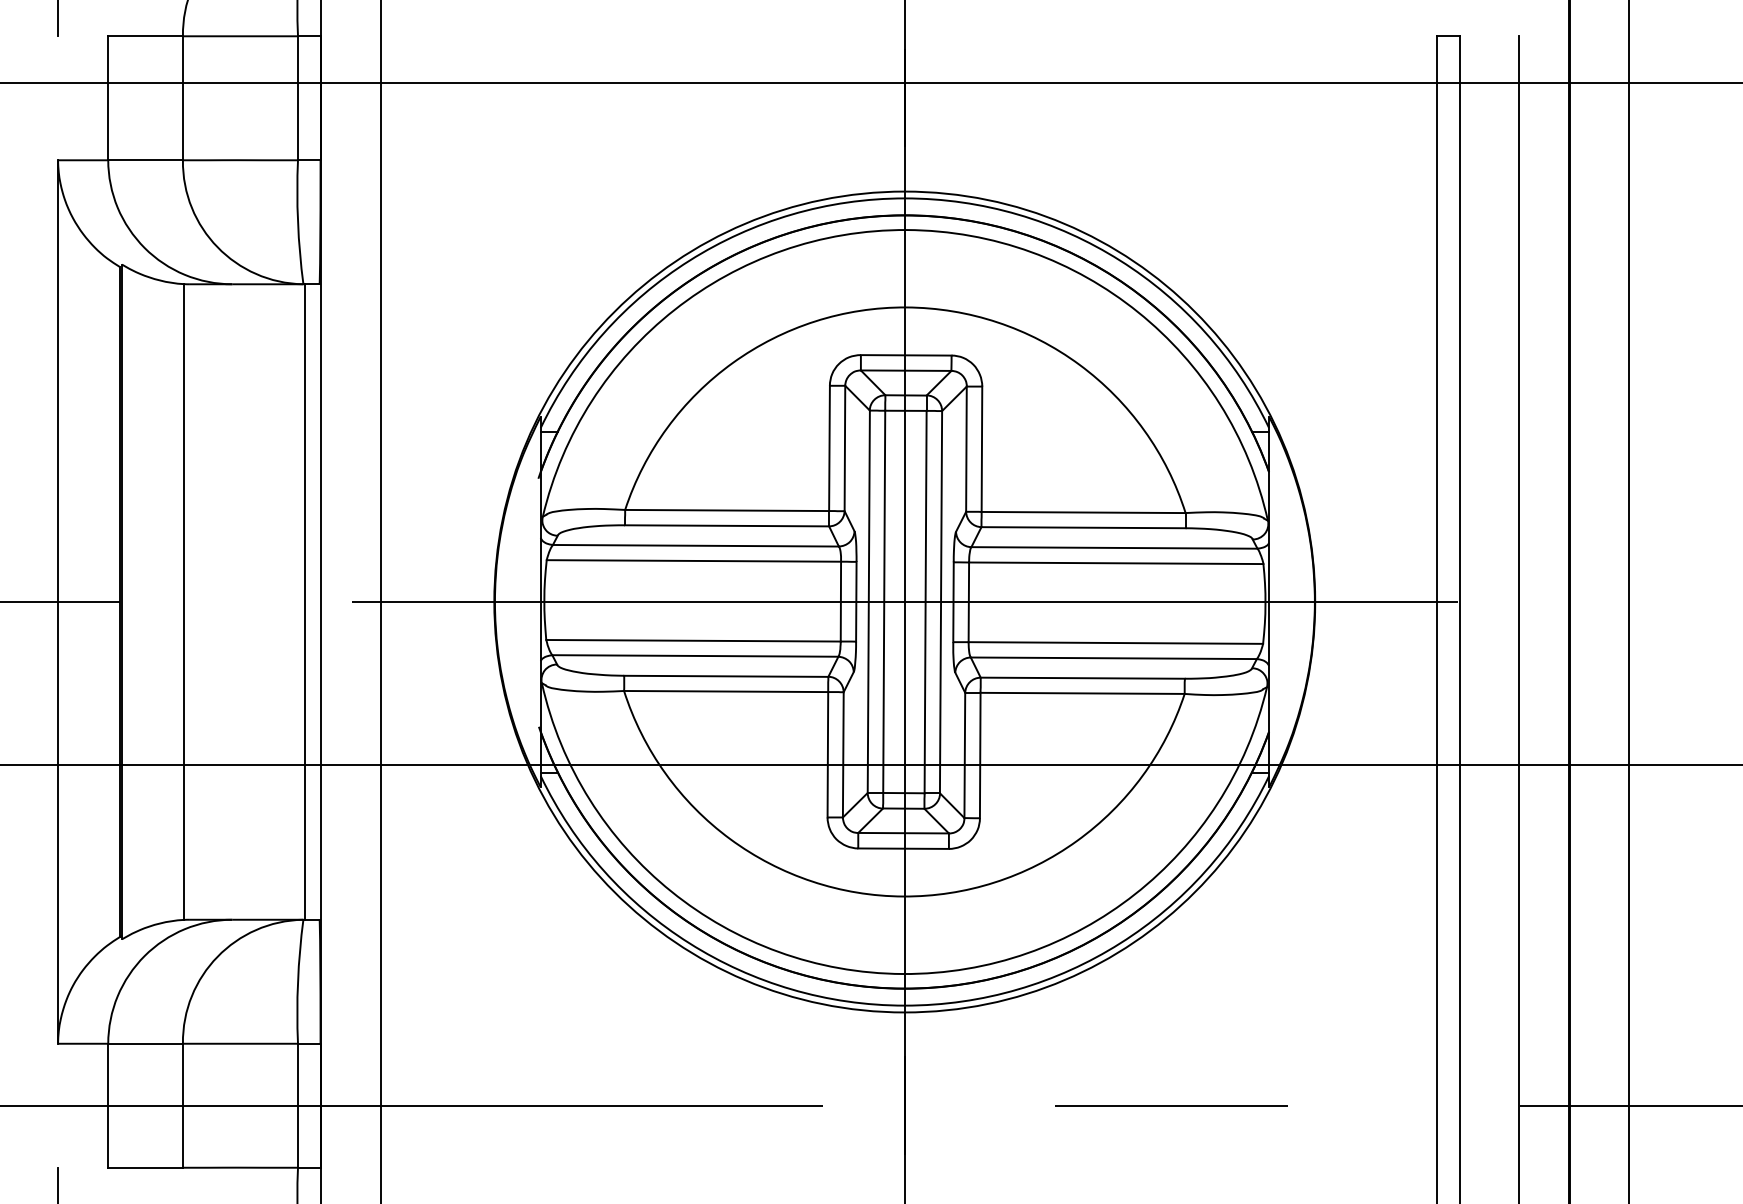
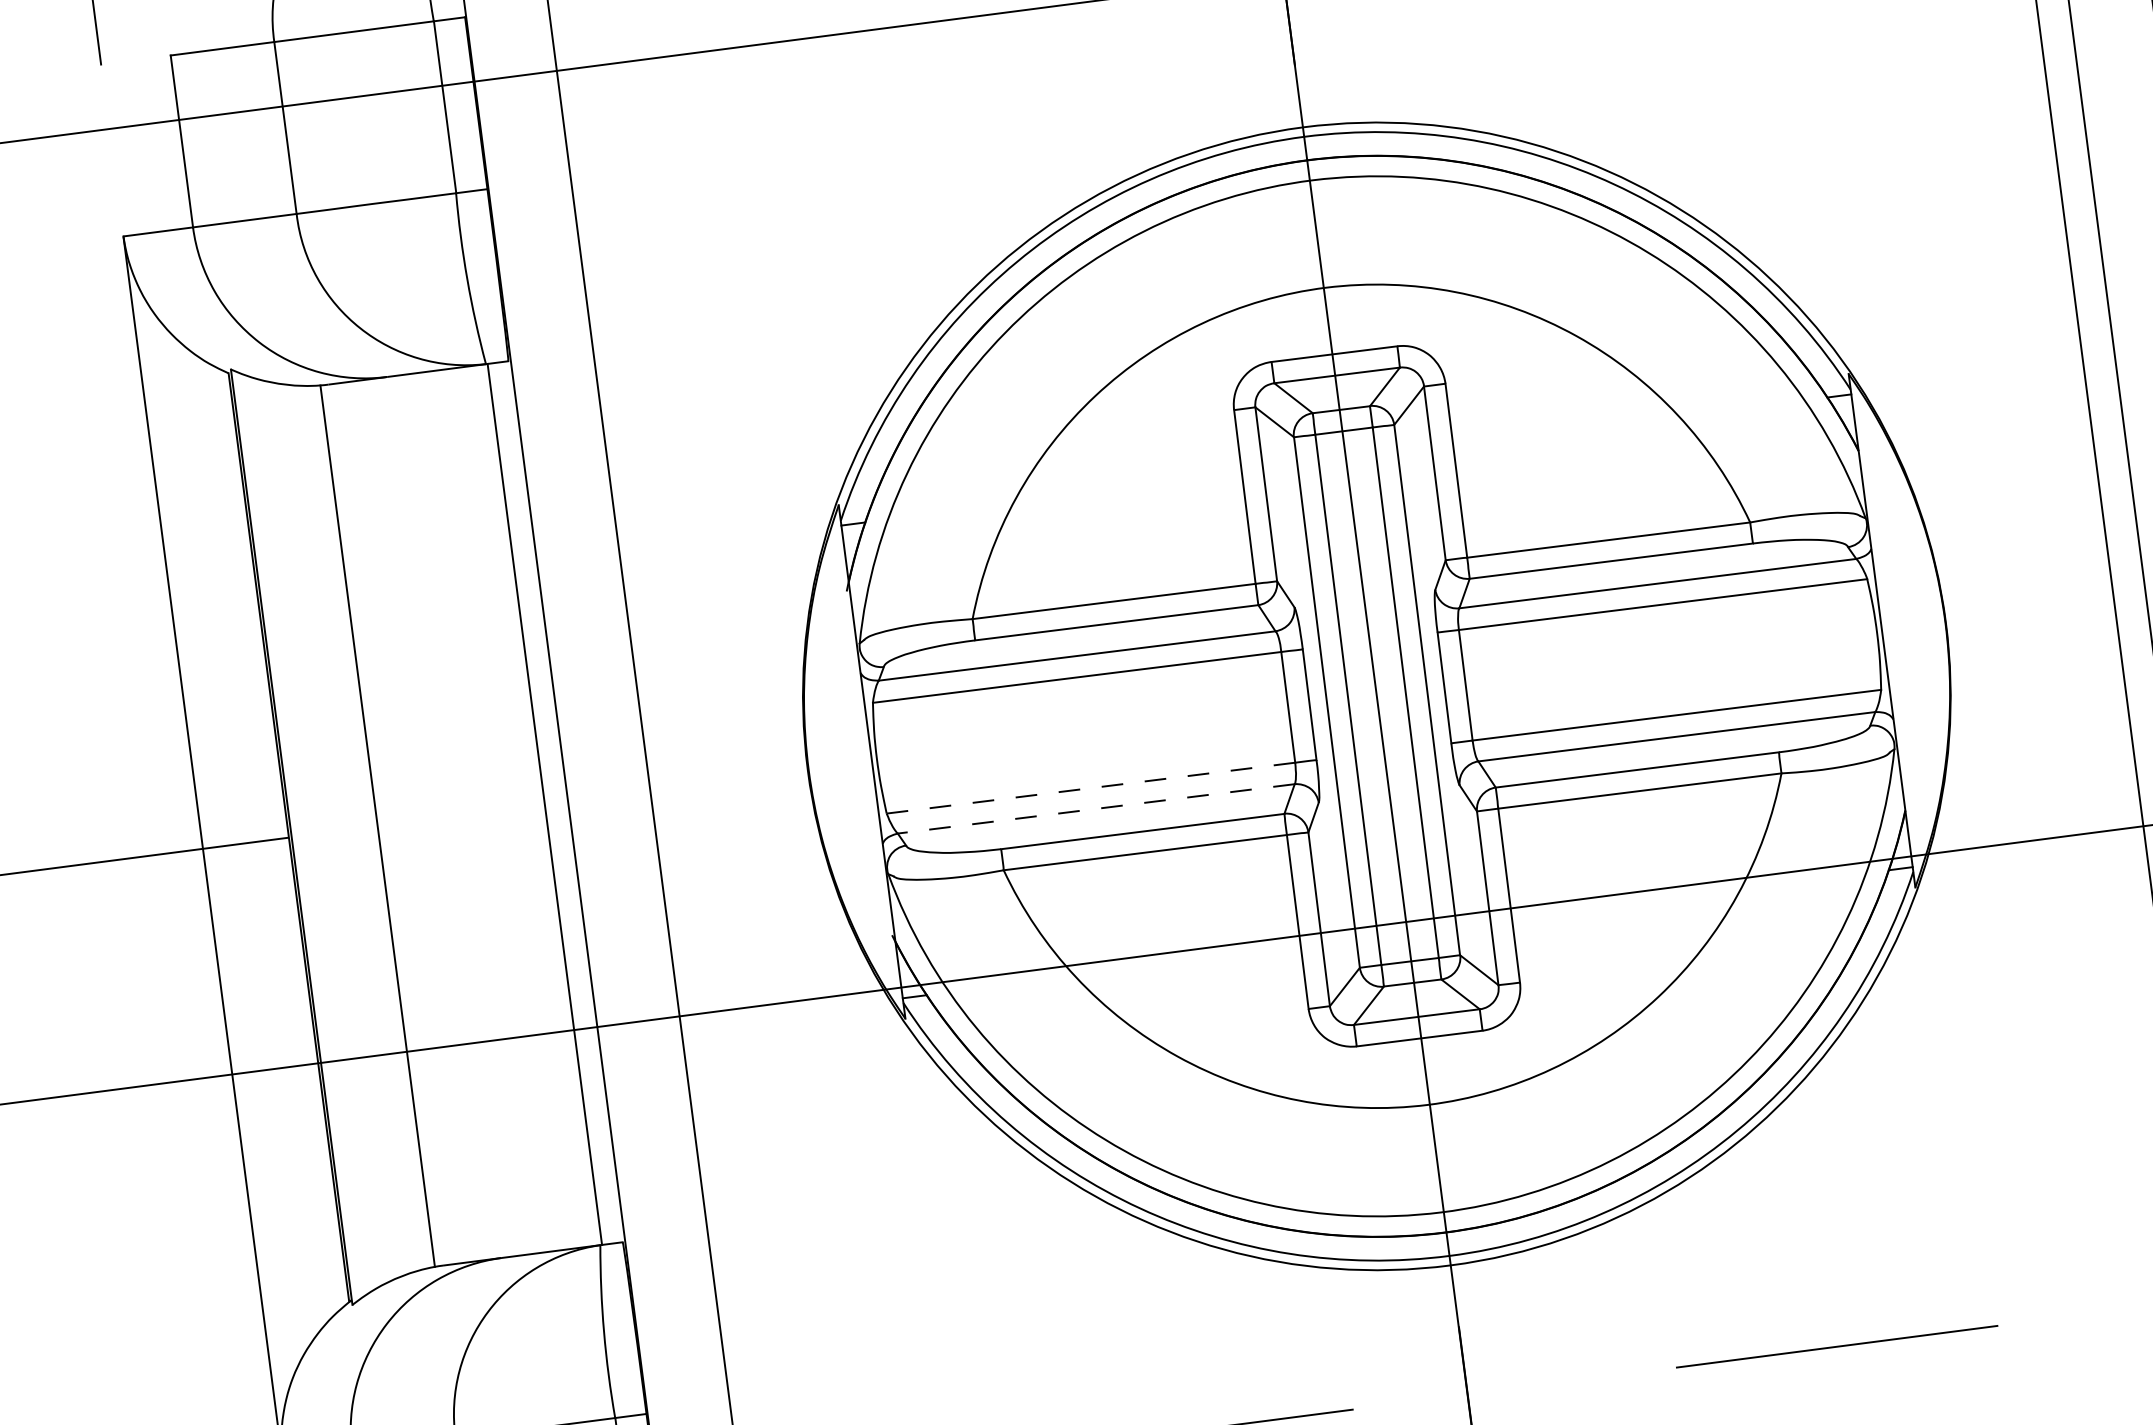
line: (904, 602) -> (1376, 697), removed
line: (694, 640) -> (1092, 787), solid -> dashed
line: (694, 655) -> (1094, 808), solid -> dashed

